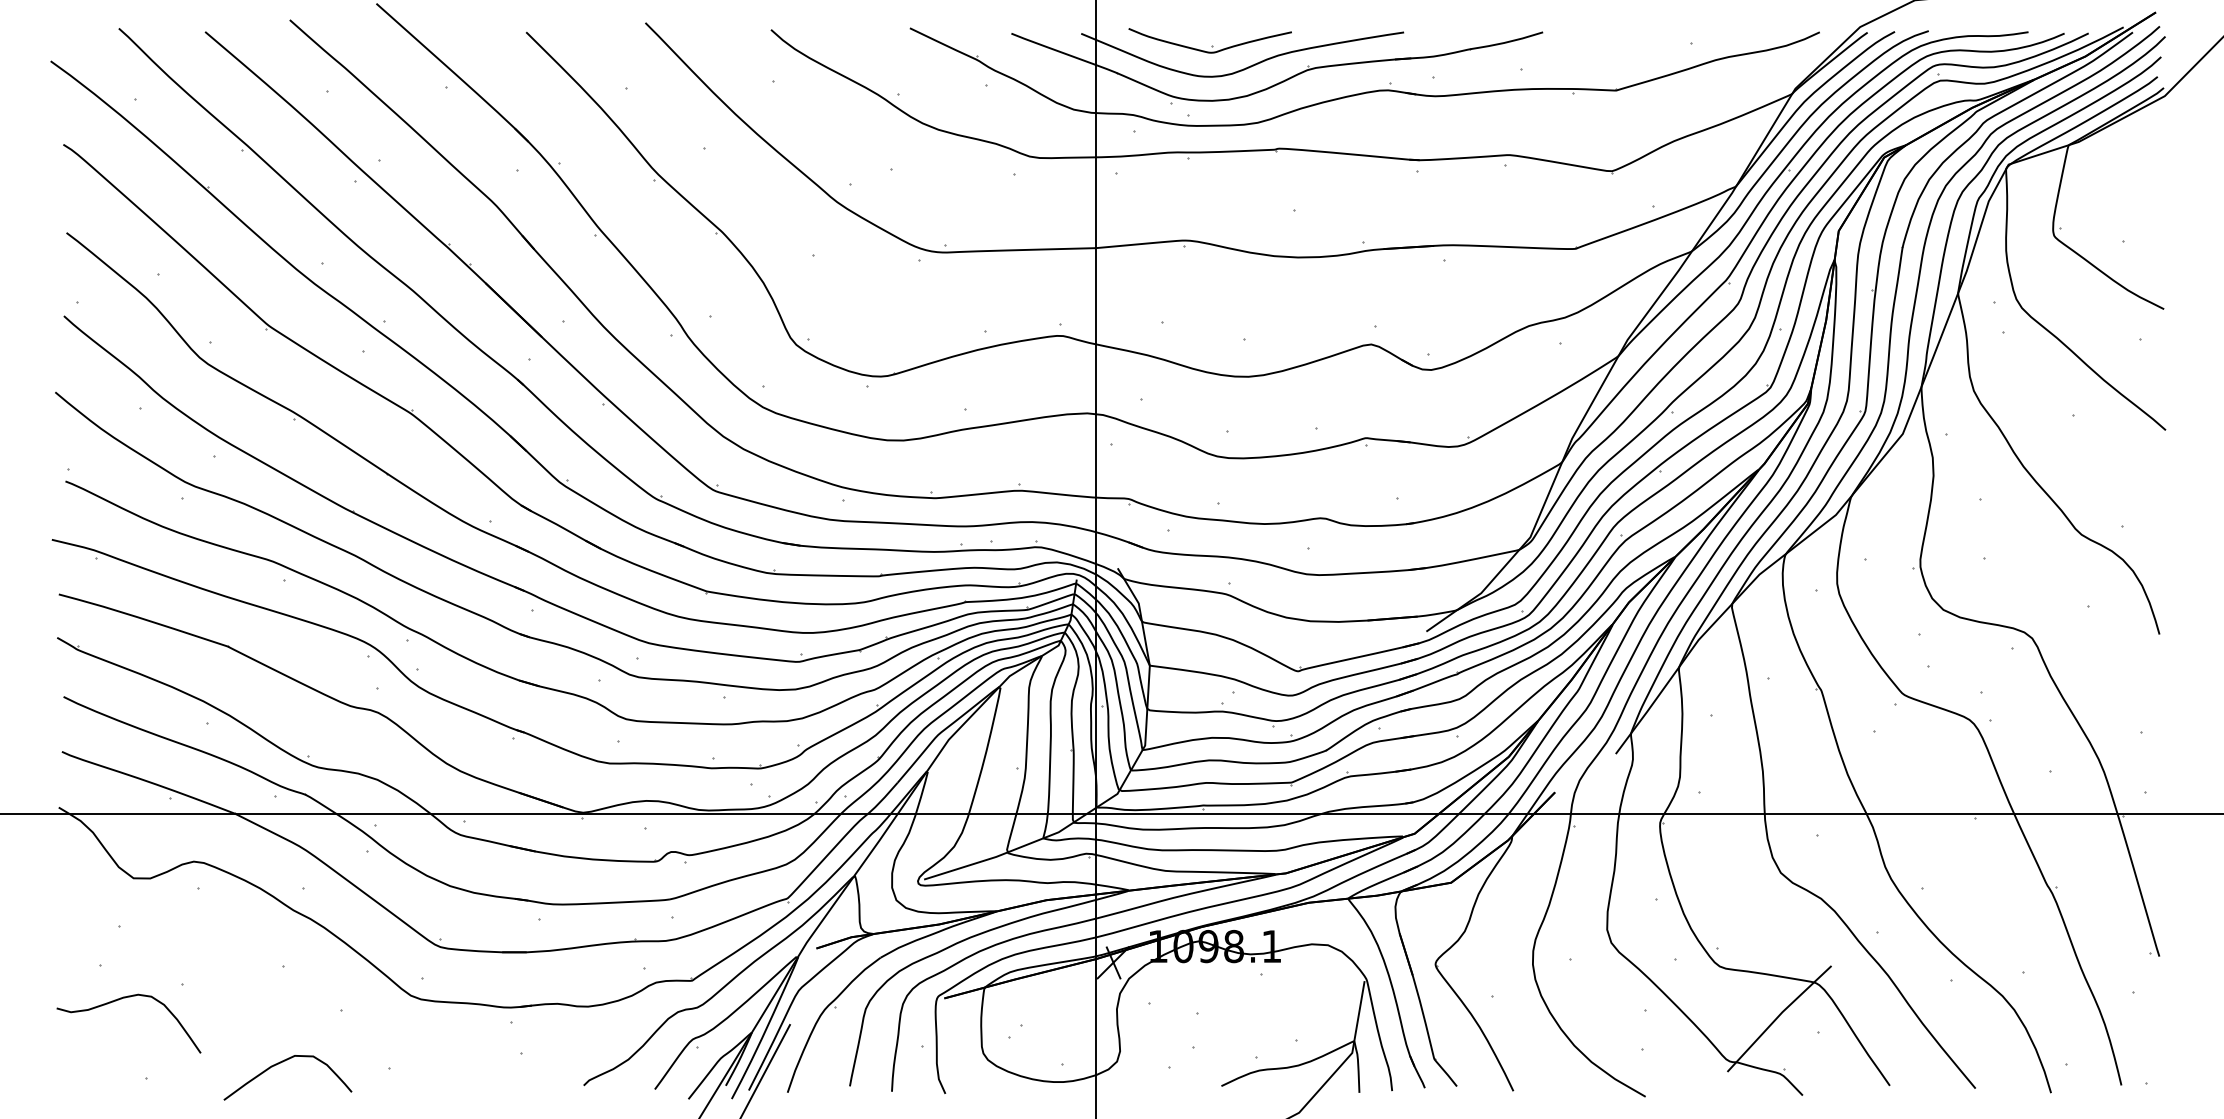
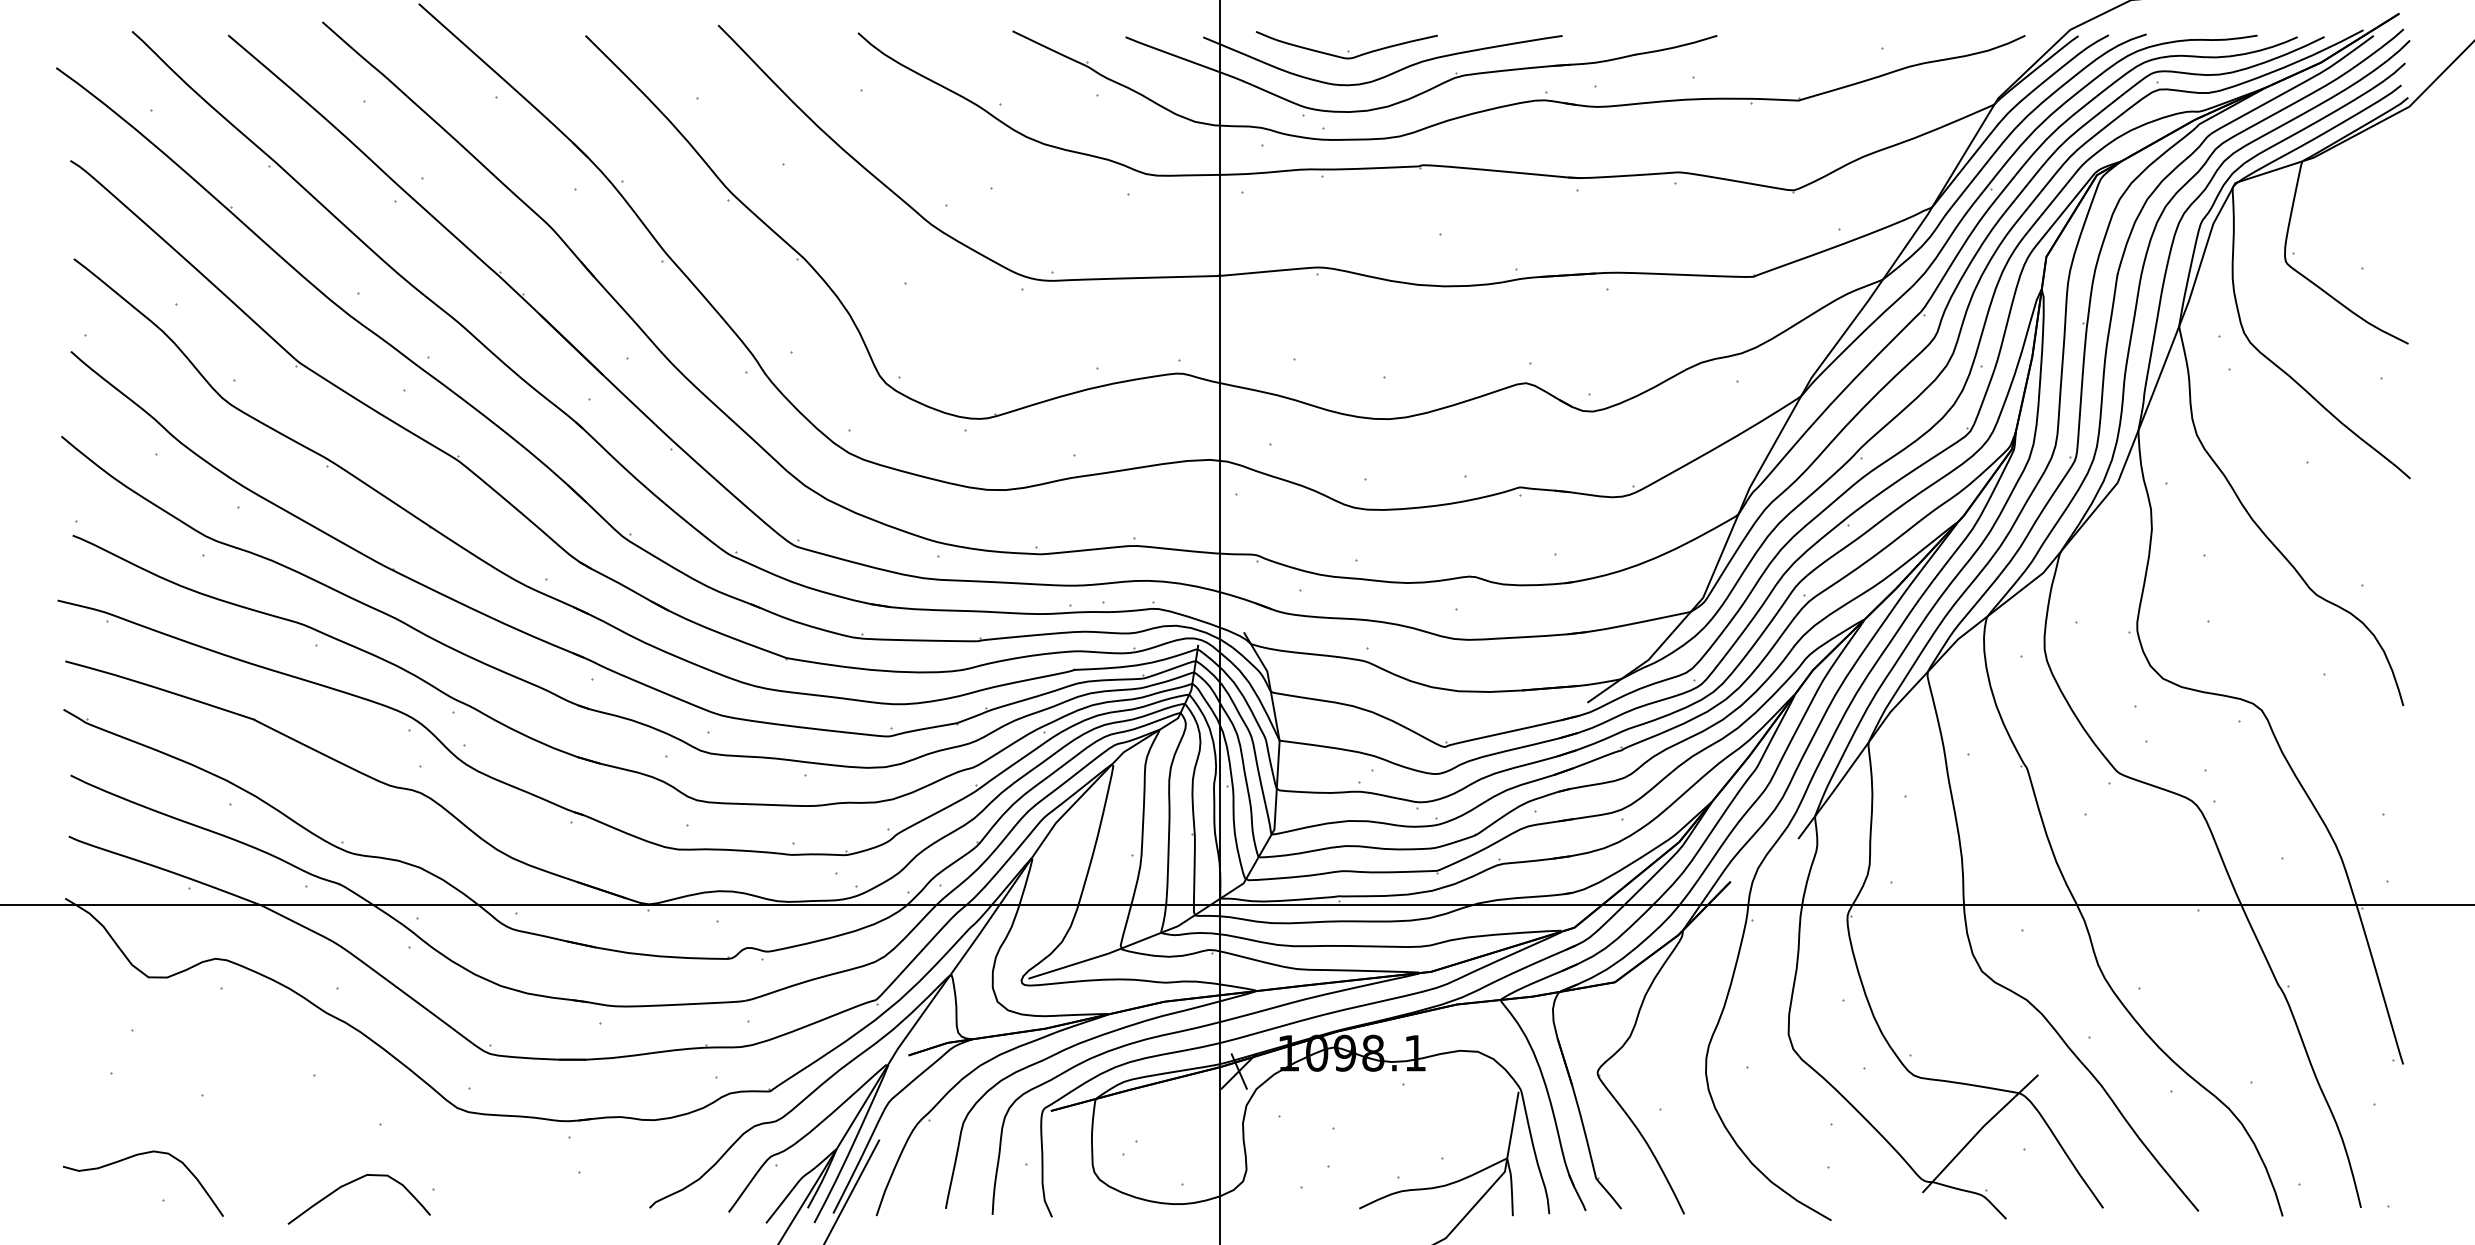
curve: (121, 999) -> (135, 1156), moved
curve: (283, 1062) -> (354, 1182), moved

